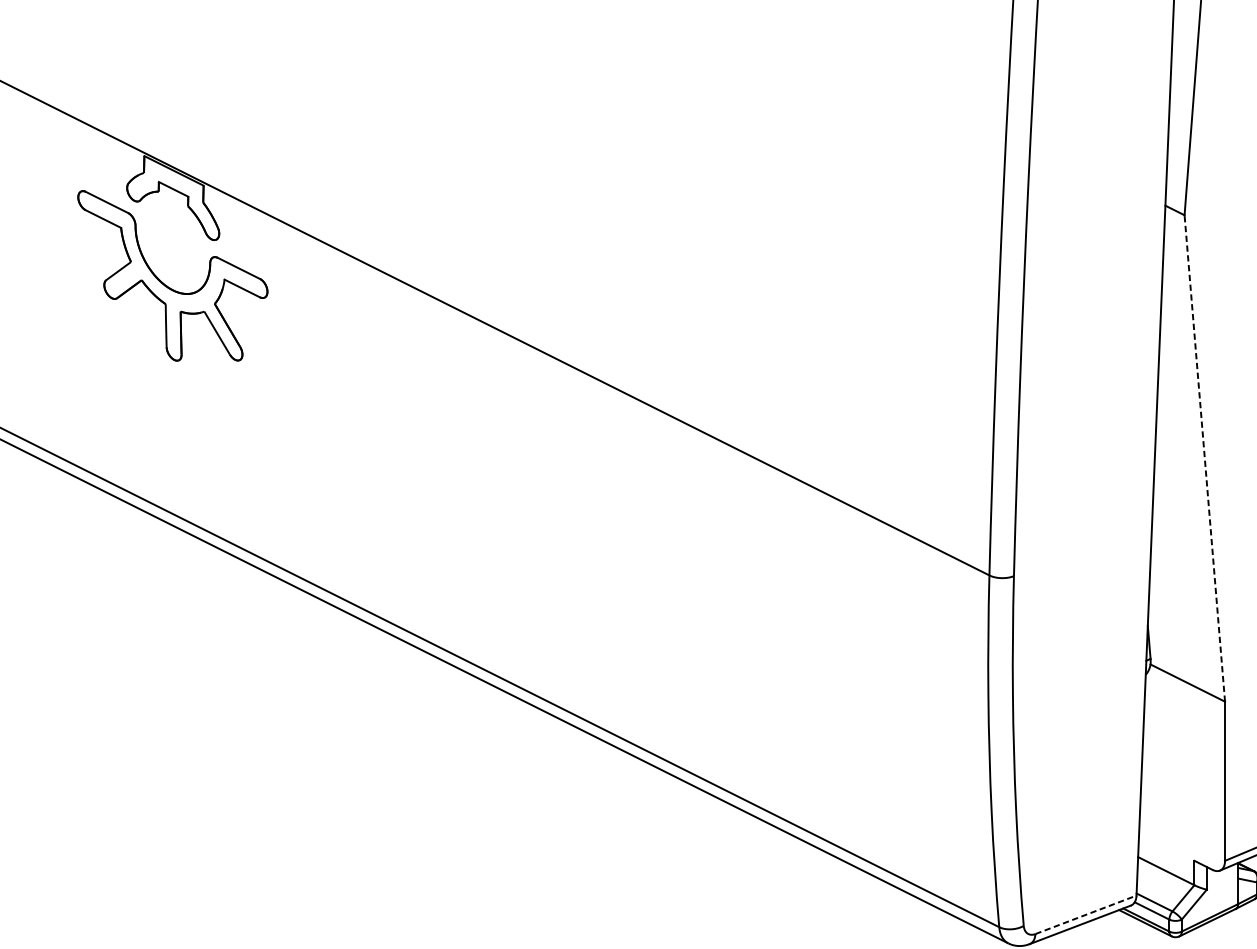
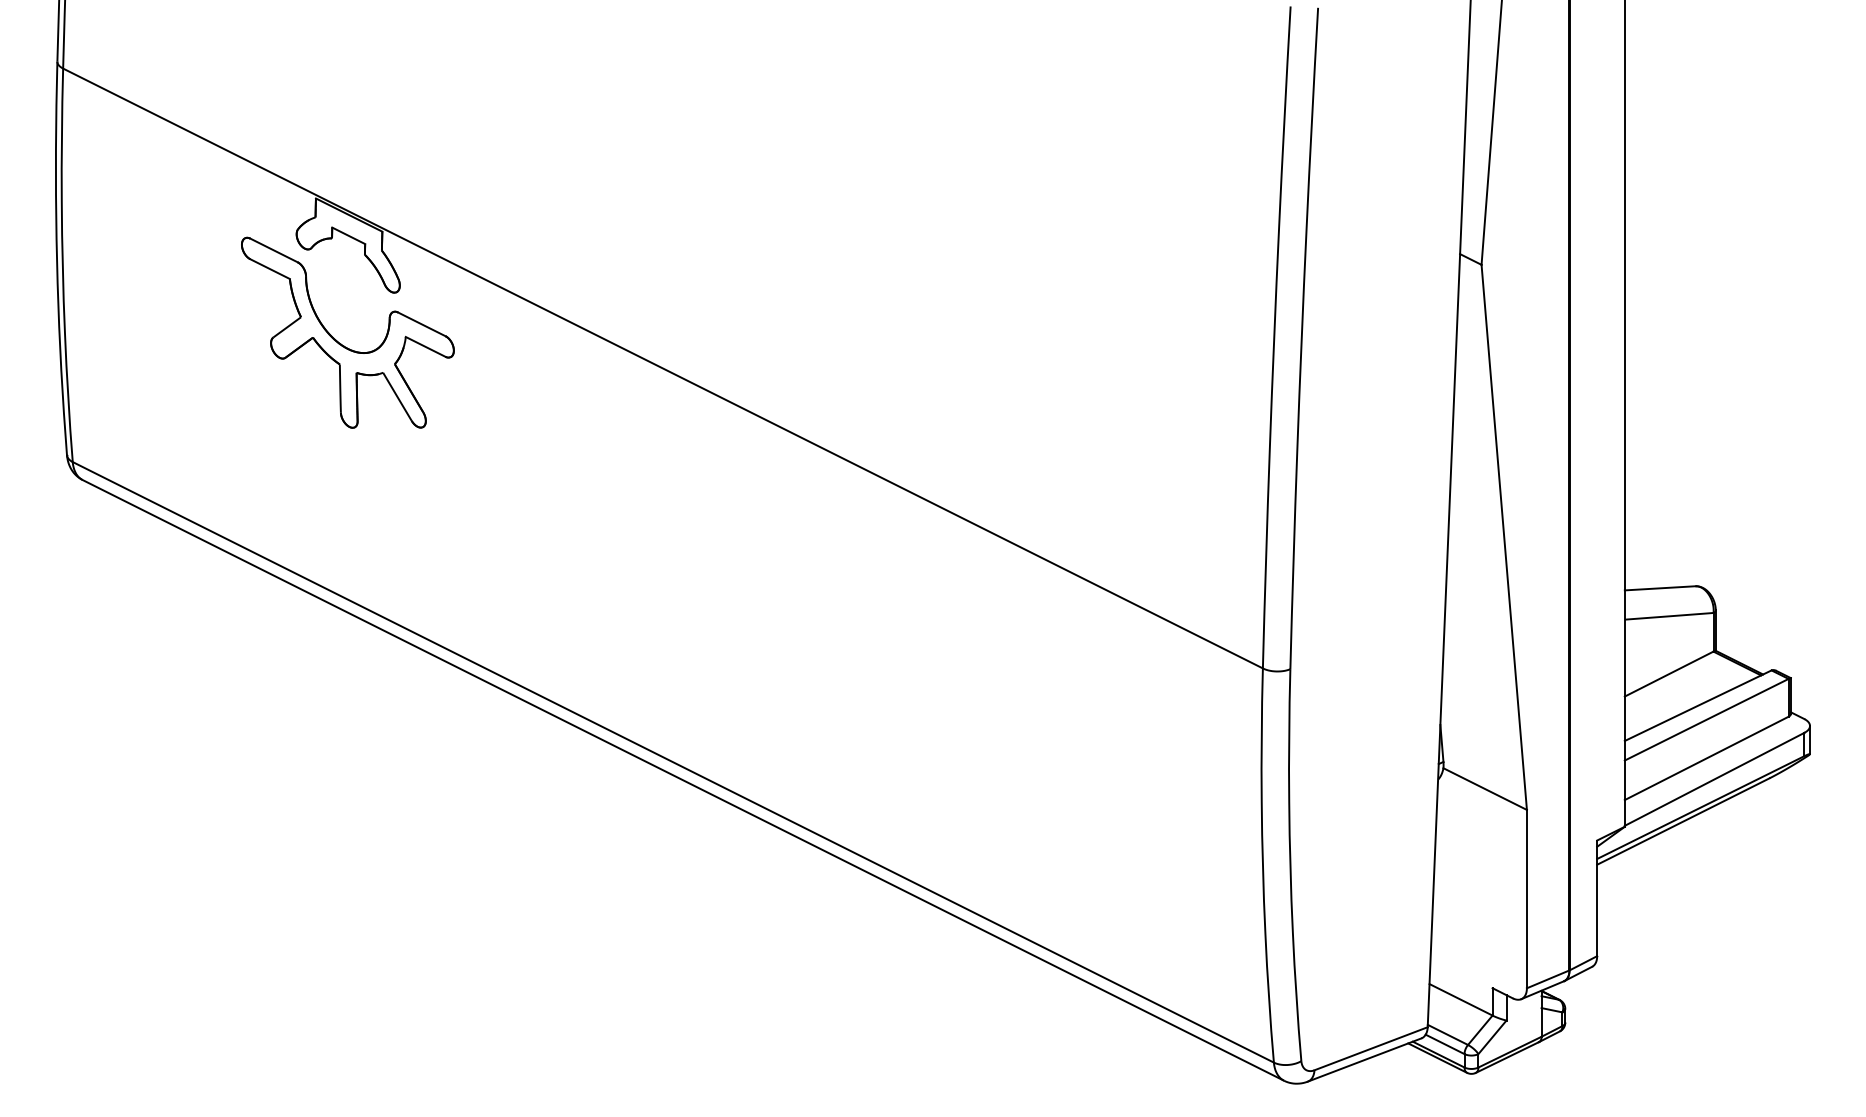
line: (1205, 457) -> (1504, 536), dashed -> solid
line: (1086, 914) -> (1371, 1048), dashed -> solid

